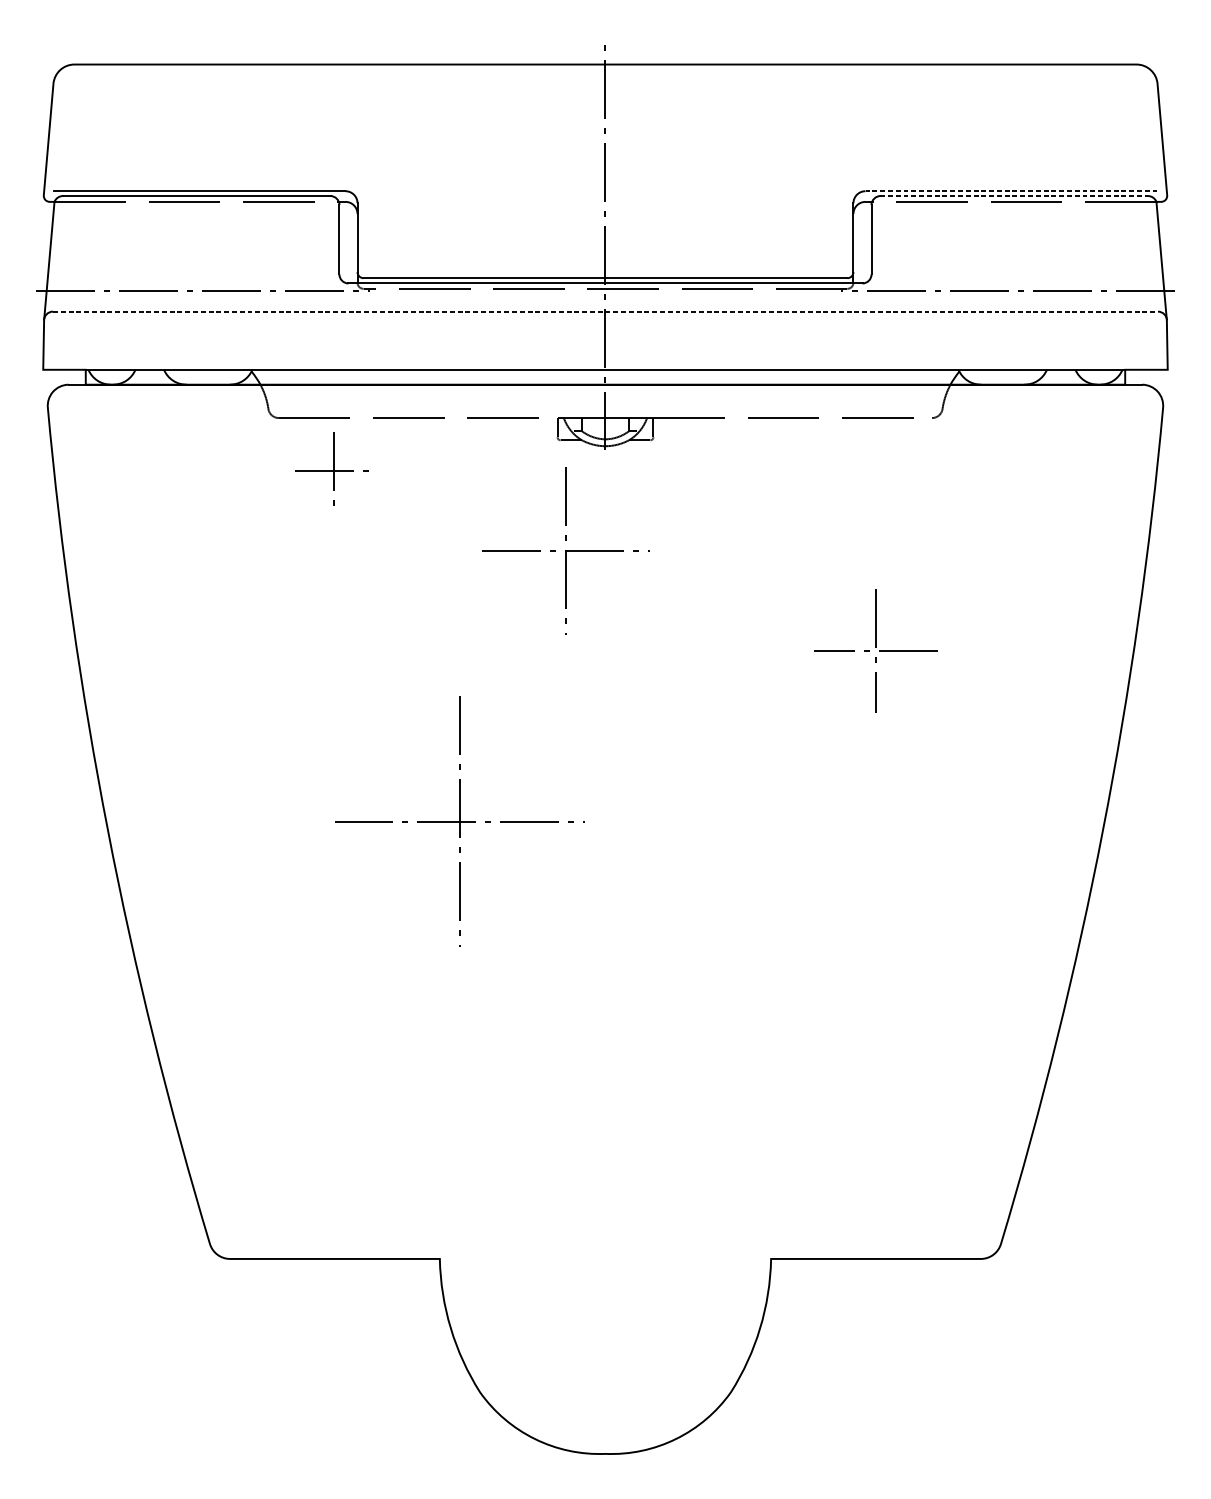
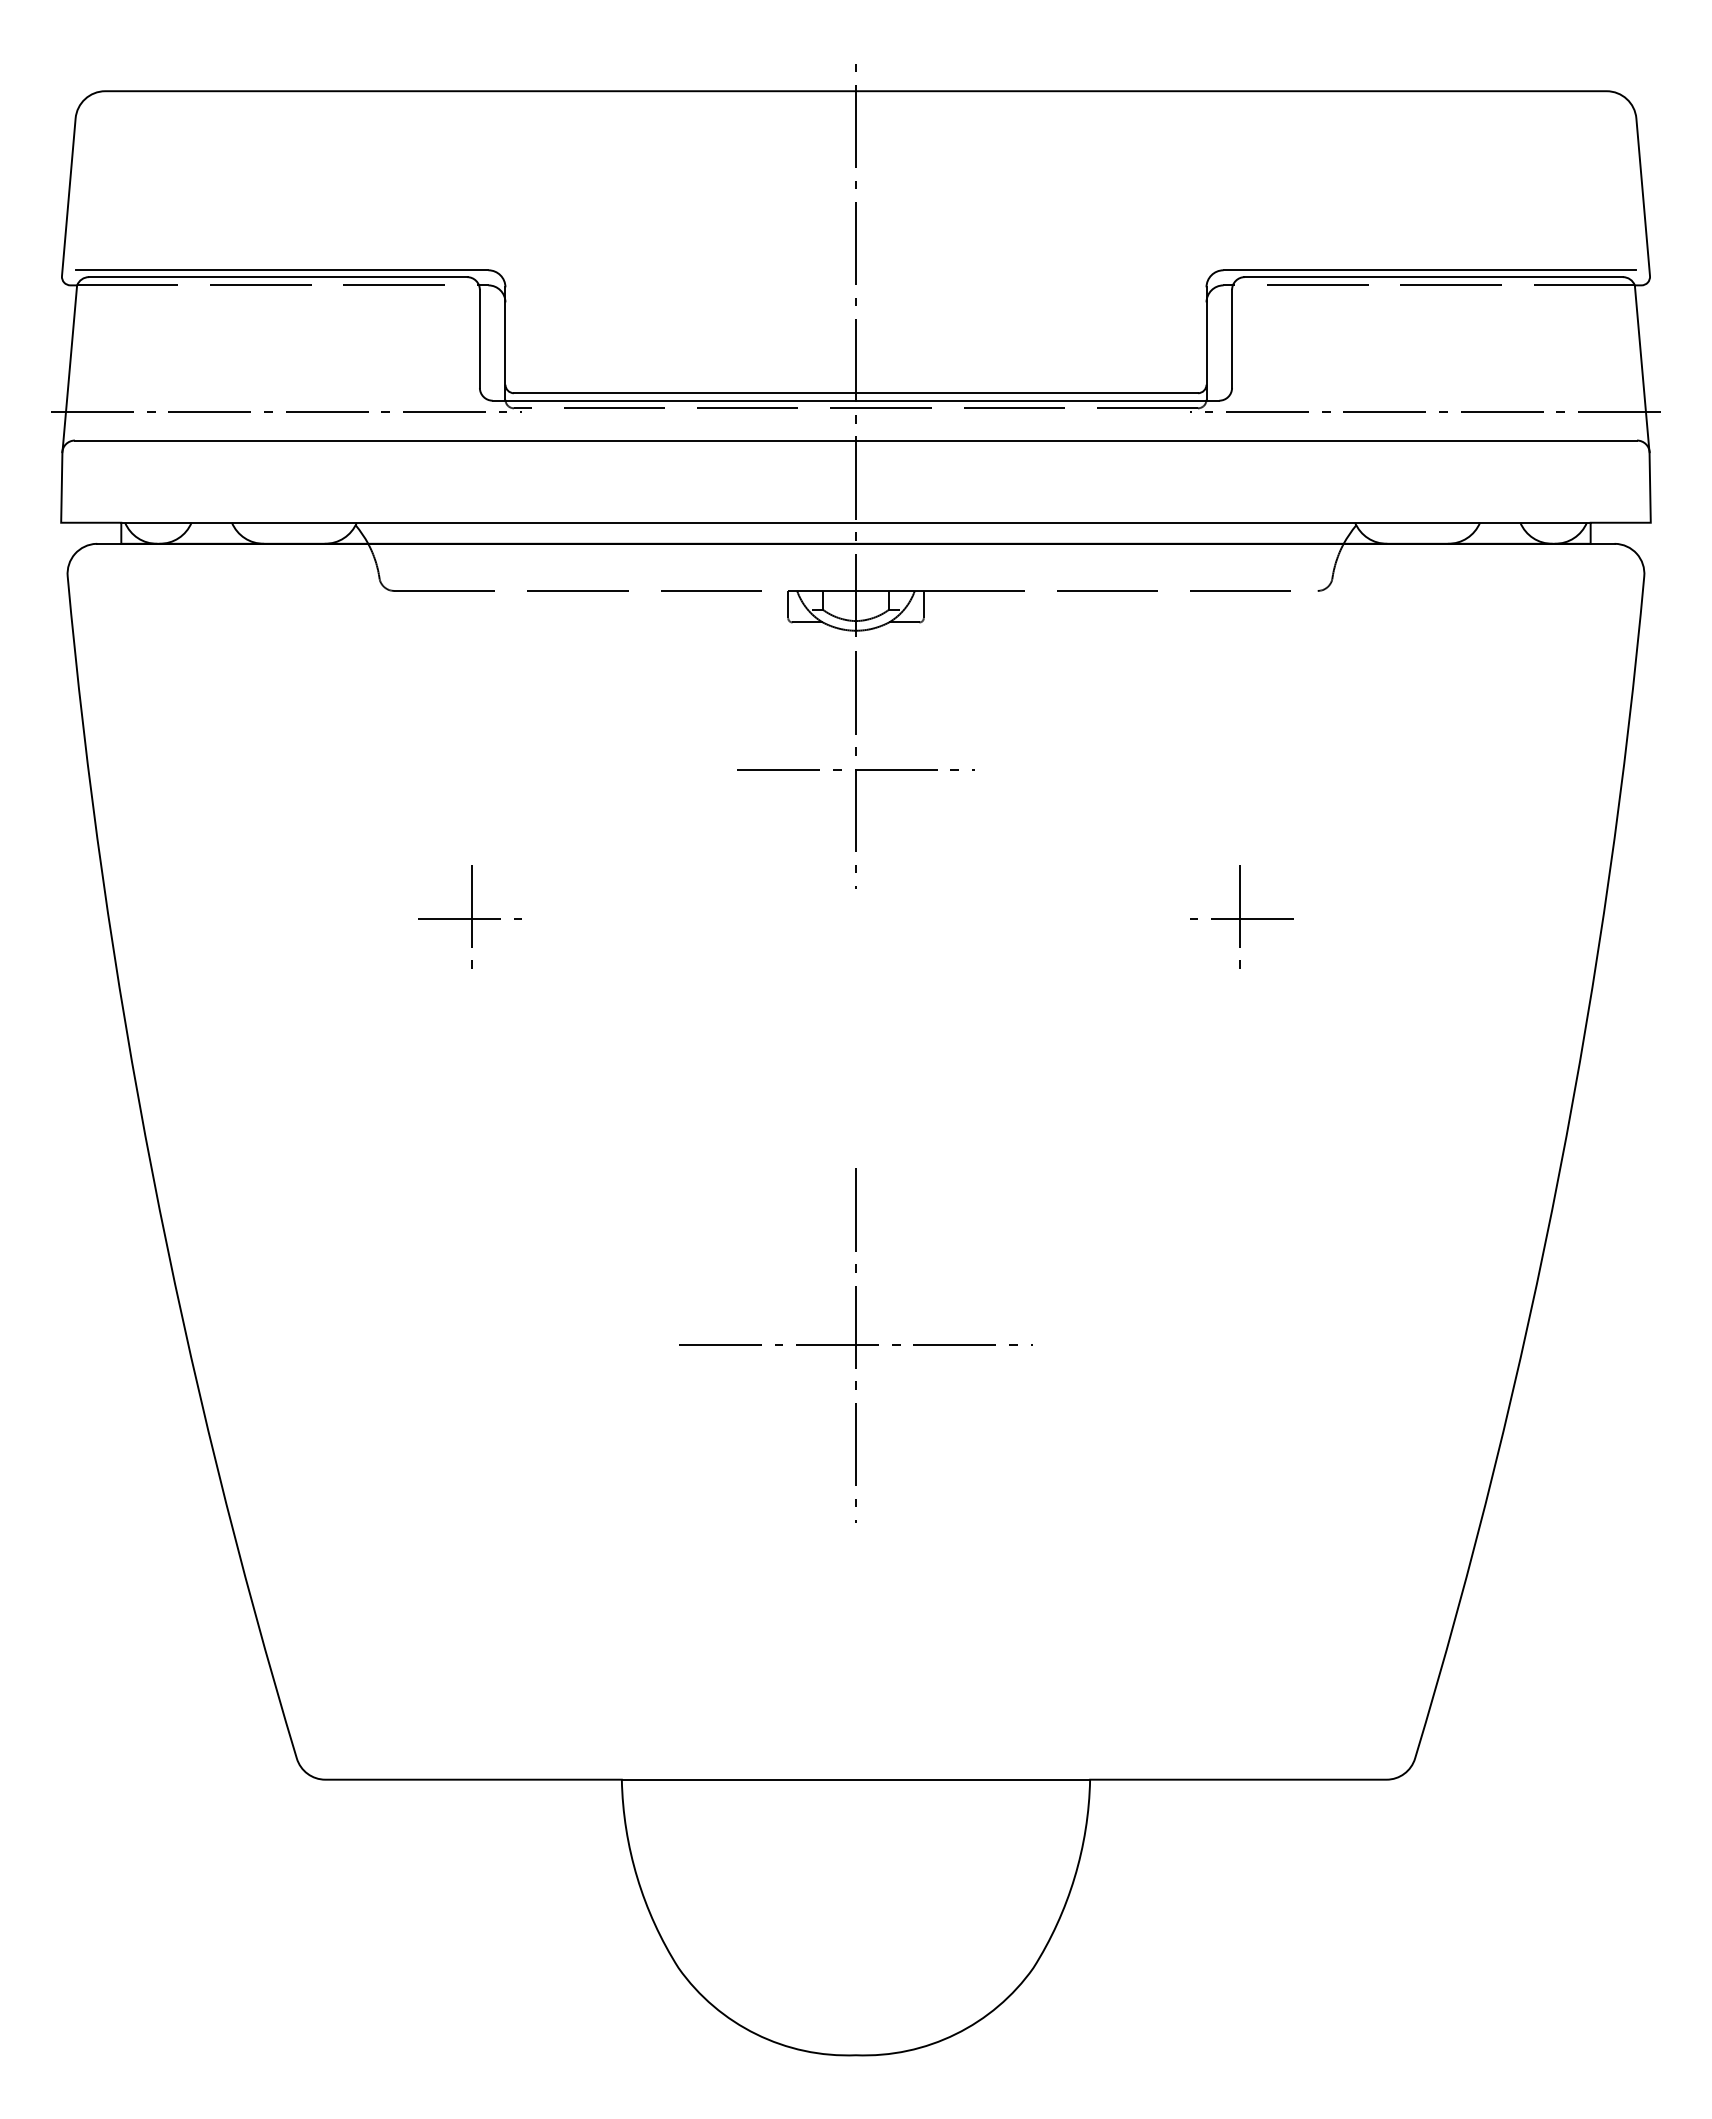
line: (1011, 191) -> (1429, 270), dashed -> solid
line: (1014, 196) -> (1434, 277), dashed -> solid
line: (605, 311) -> (856, 440), dashed -> solid
part: (332, 468) -> (469, 916), moved
part: (565, 550) -> (855, 769), moved
part: (878, 648) -> (1241, 916), size x0.62
part: (459, 821) -> (855, 1345), moved
line: (605, 1258) -> (855, 1779), added

